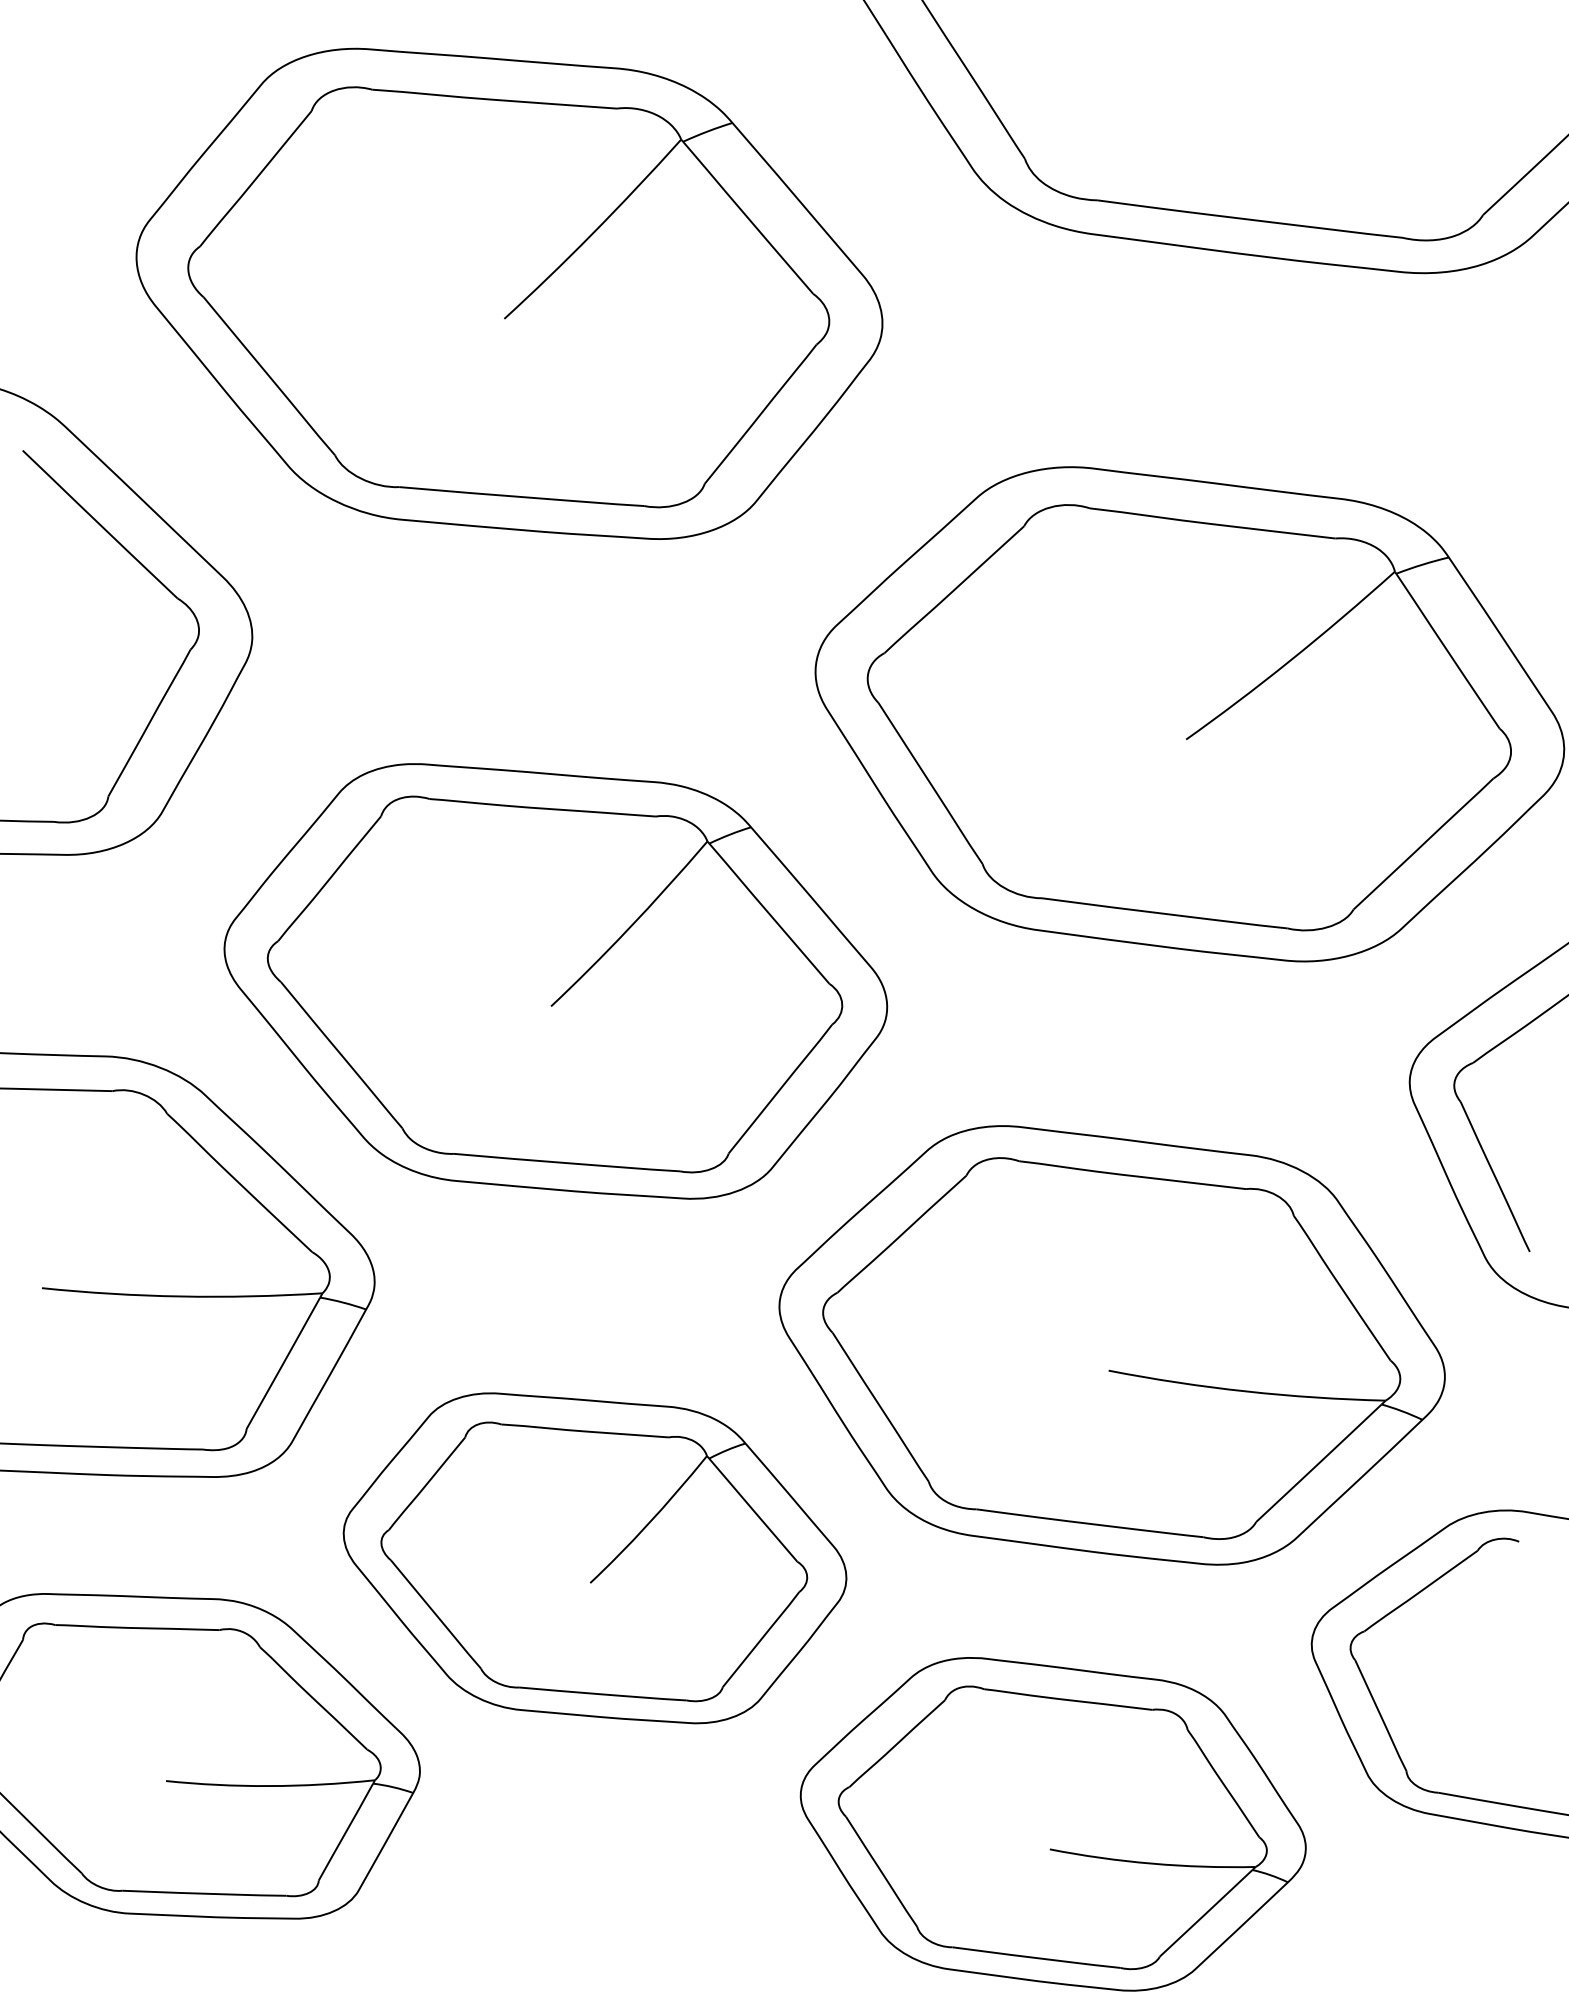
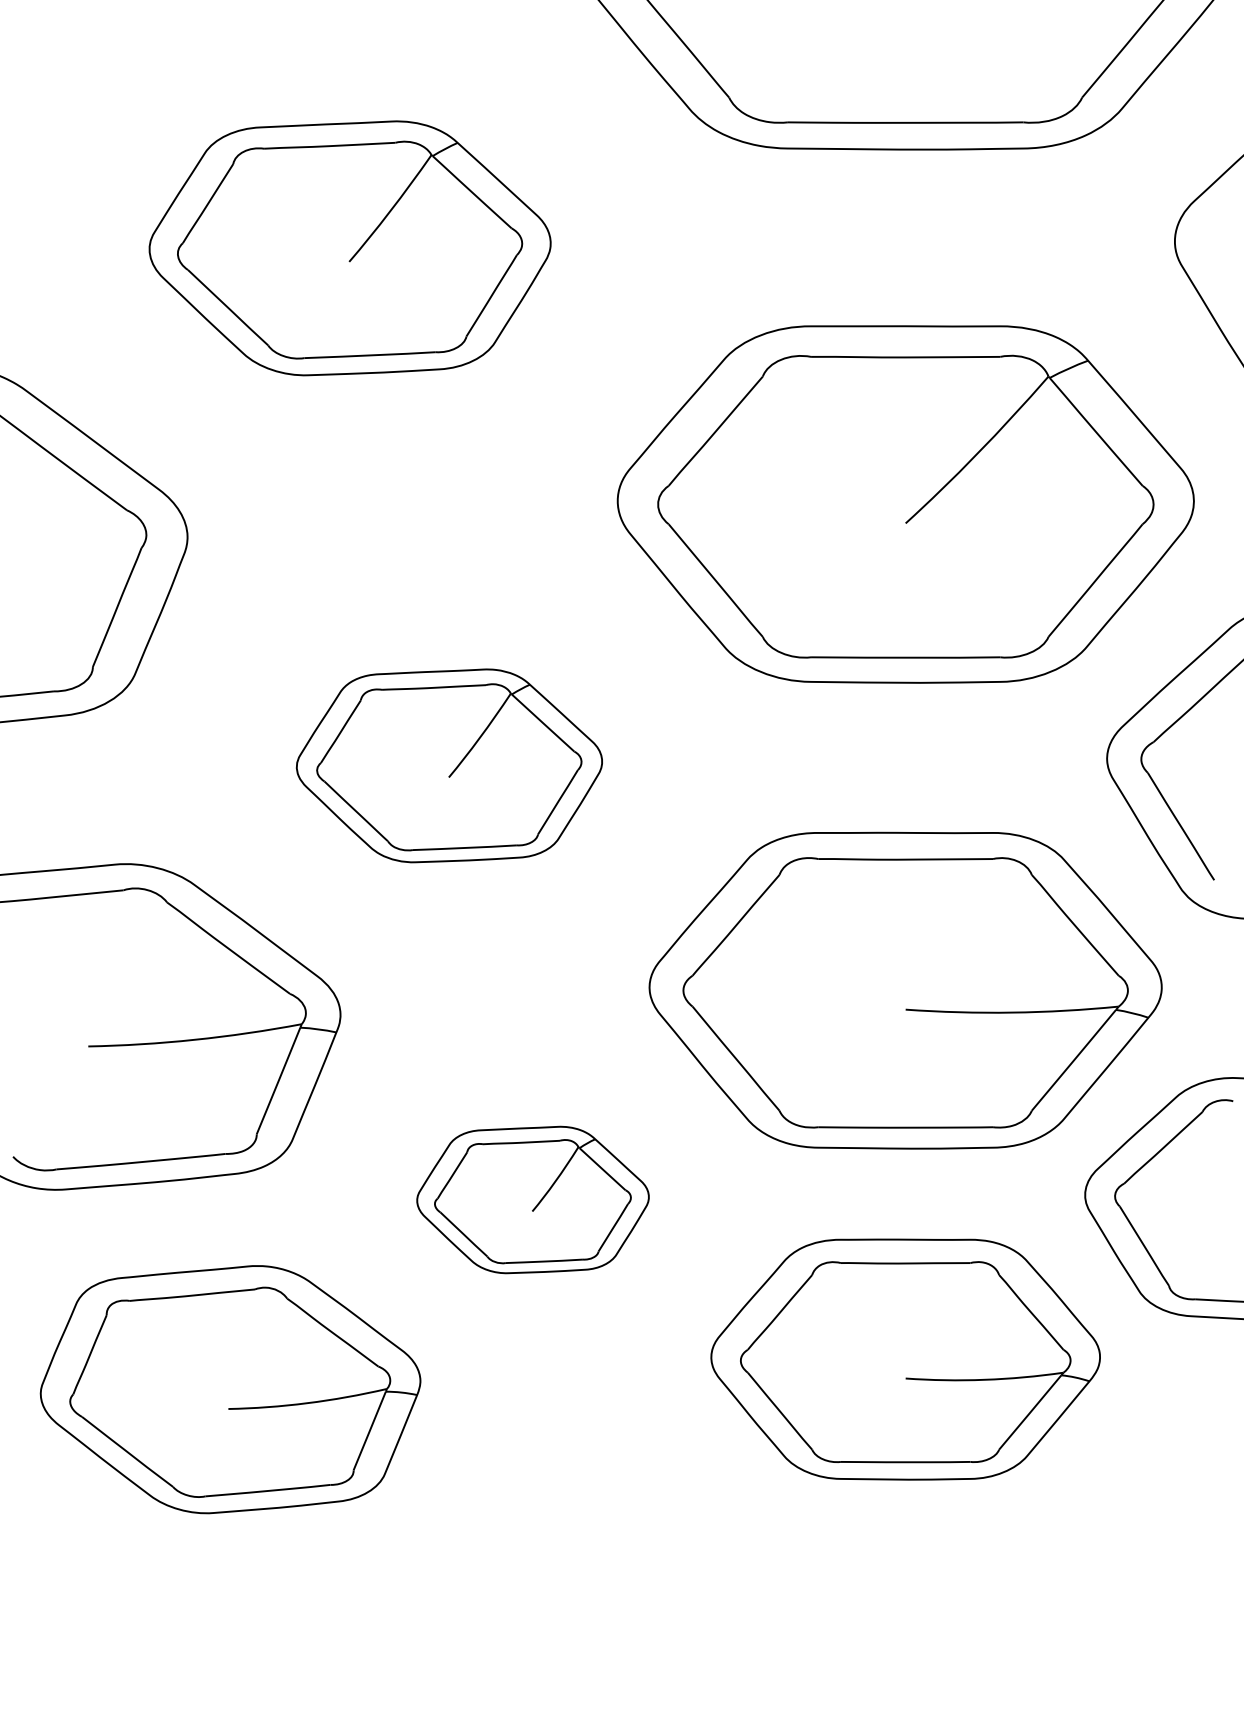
part: (508, 294) -> (349, 248), size x0.7
part: (555, 981) -> (449, 765), size x0.6
part: (594, 1557) -> (532, 1199), size x0.6

